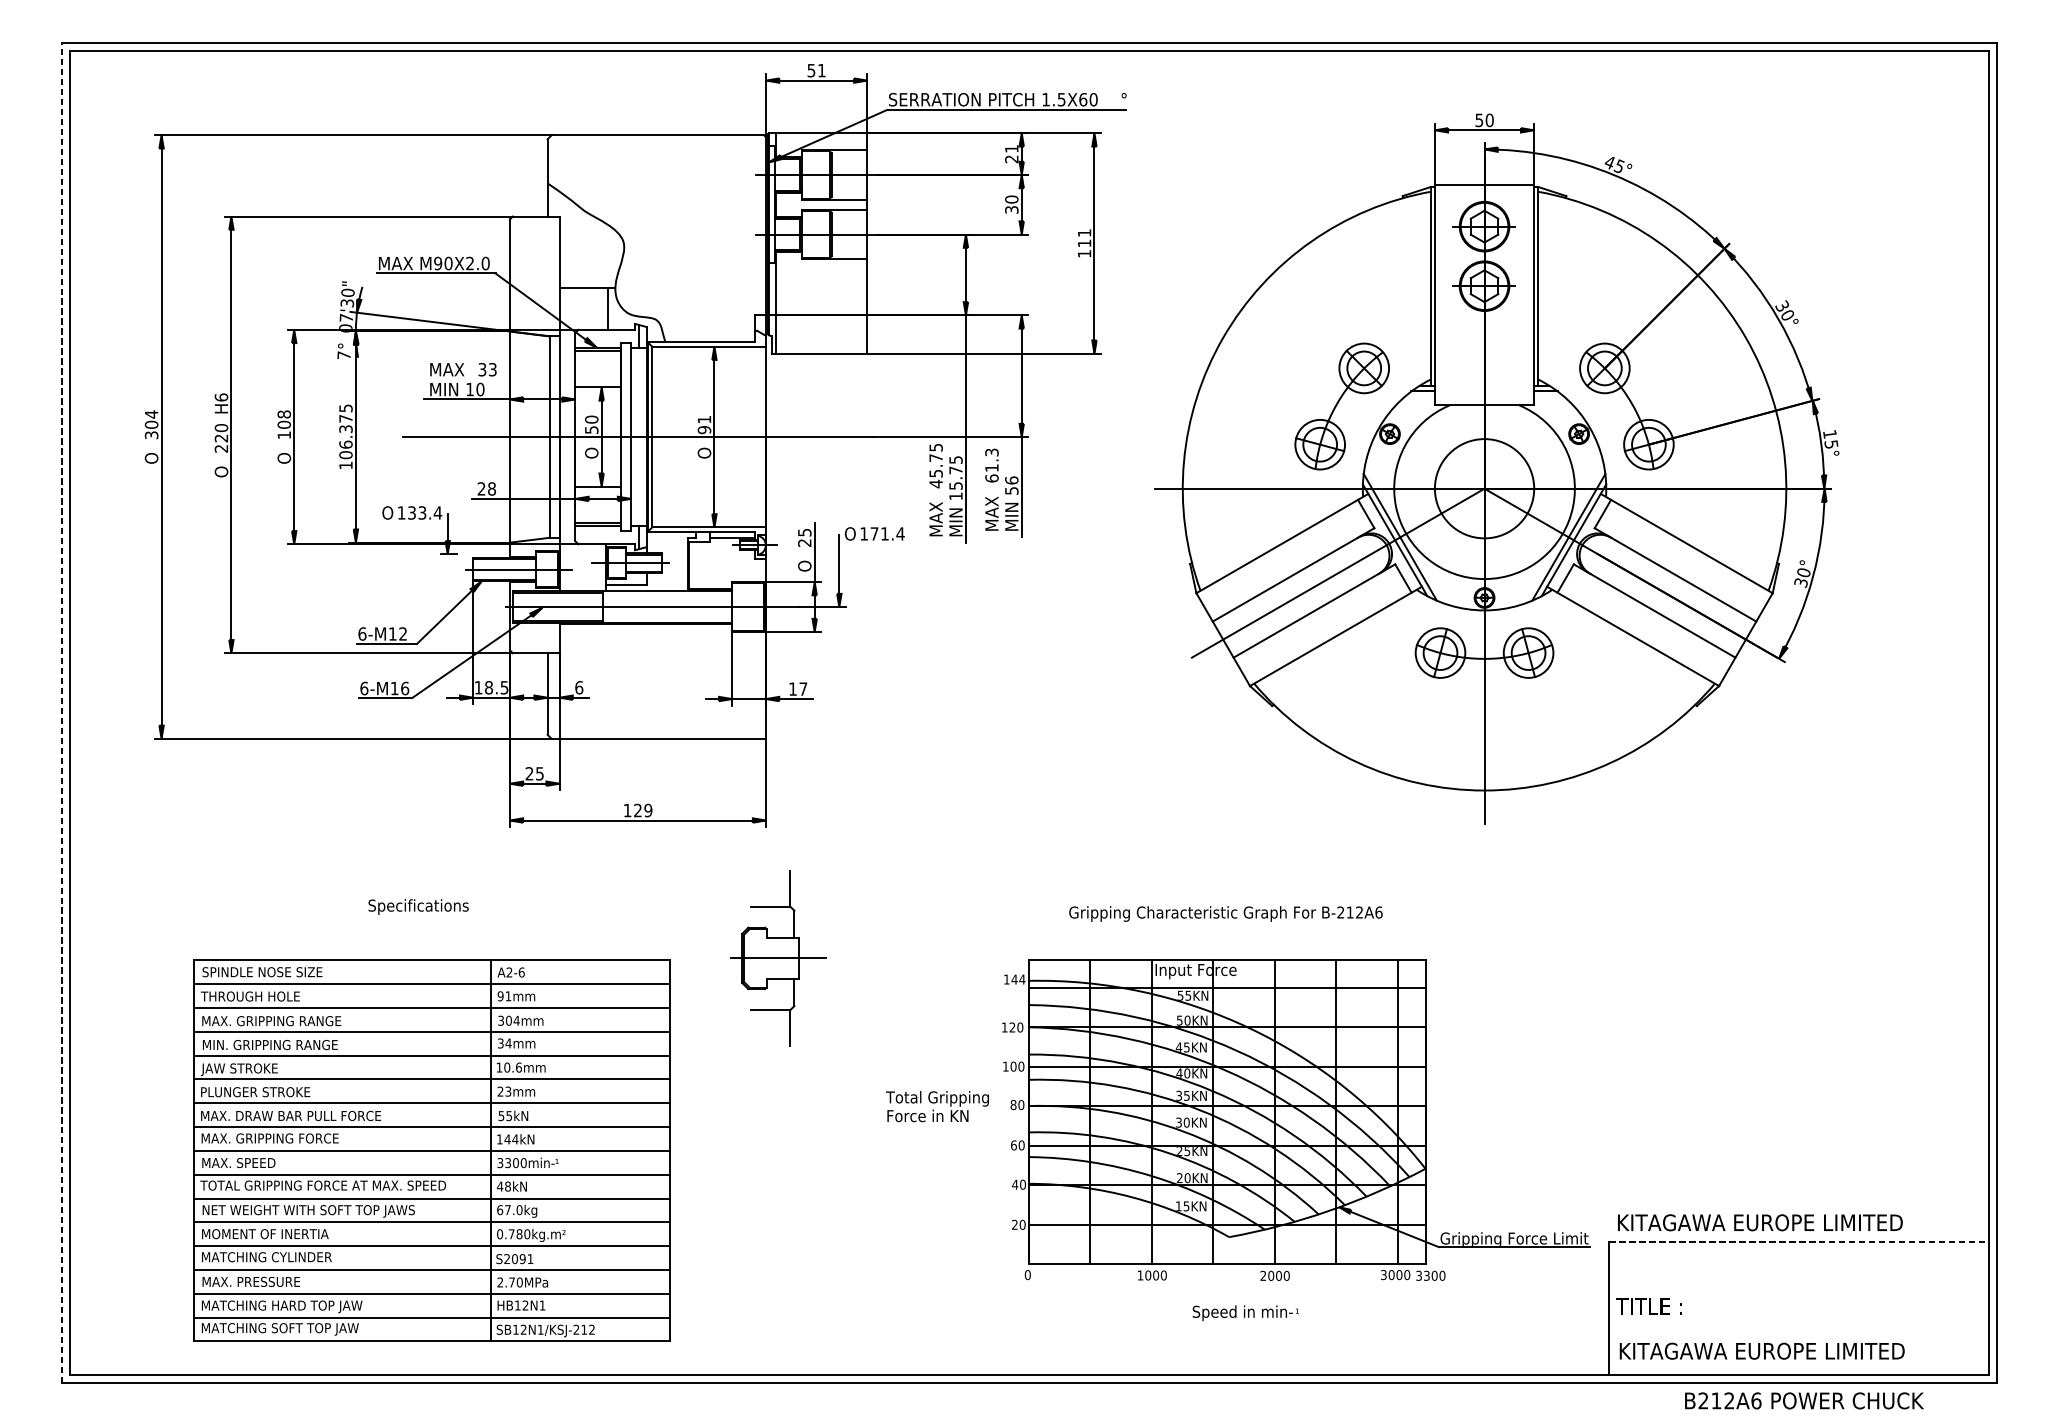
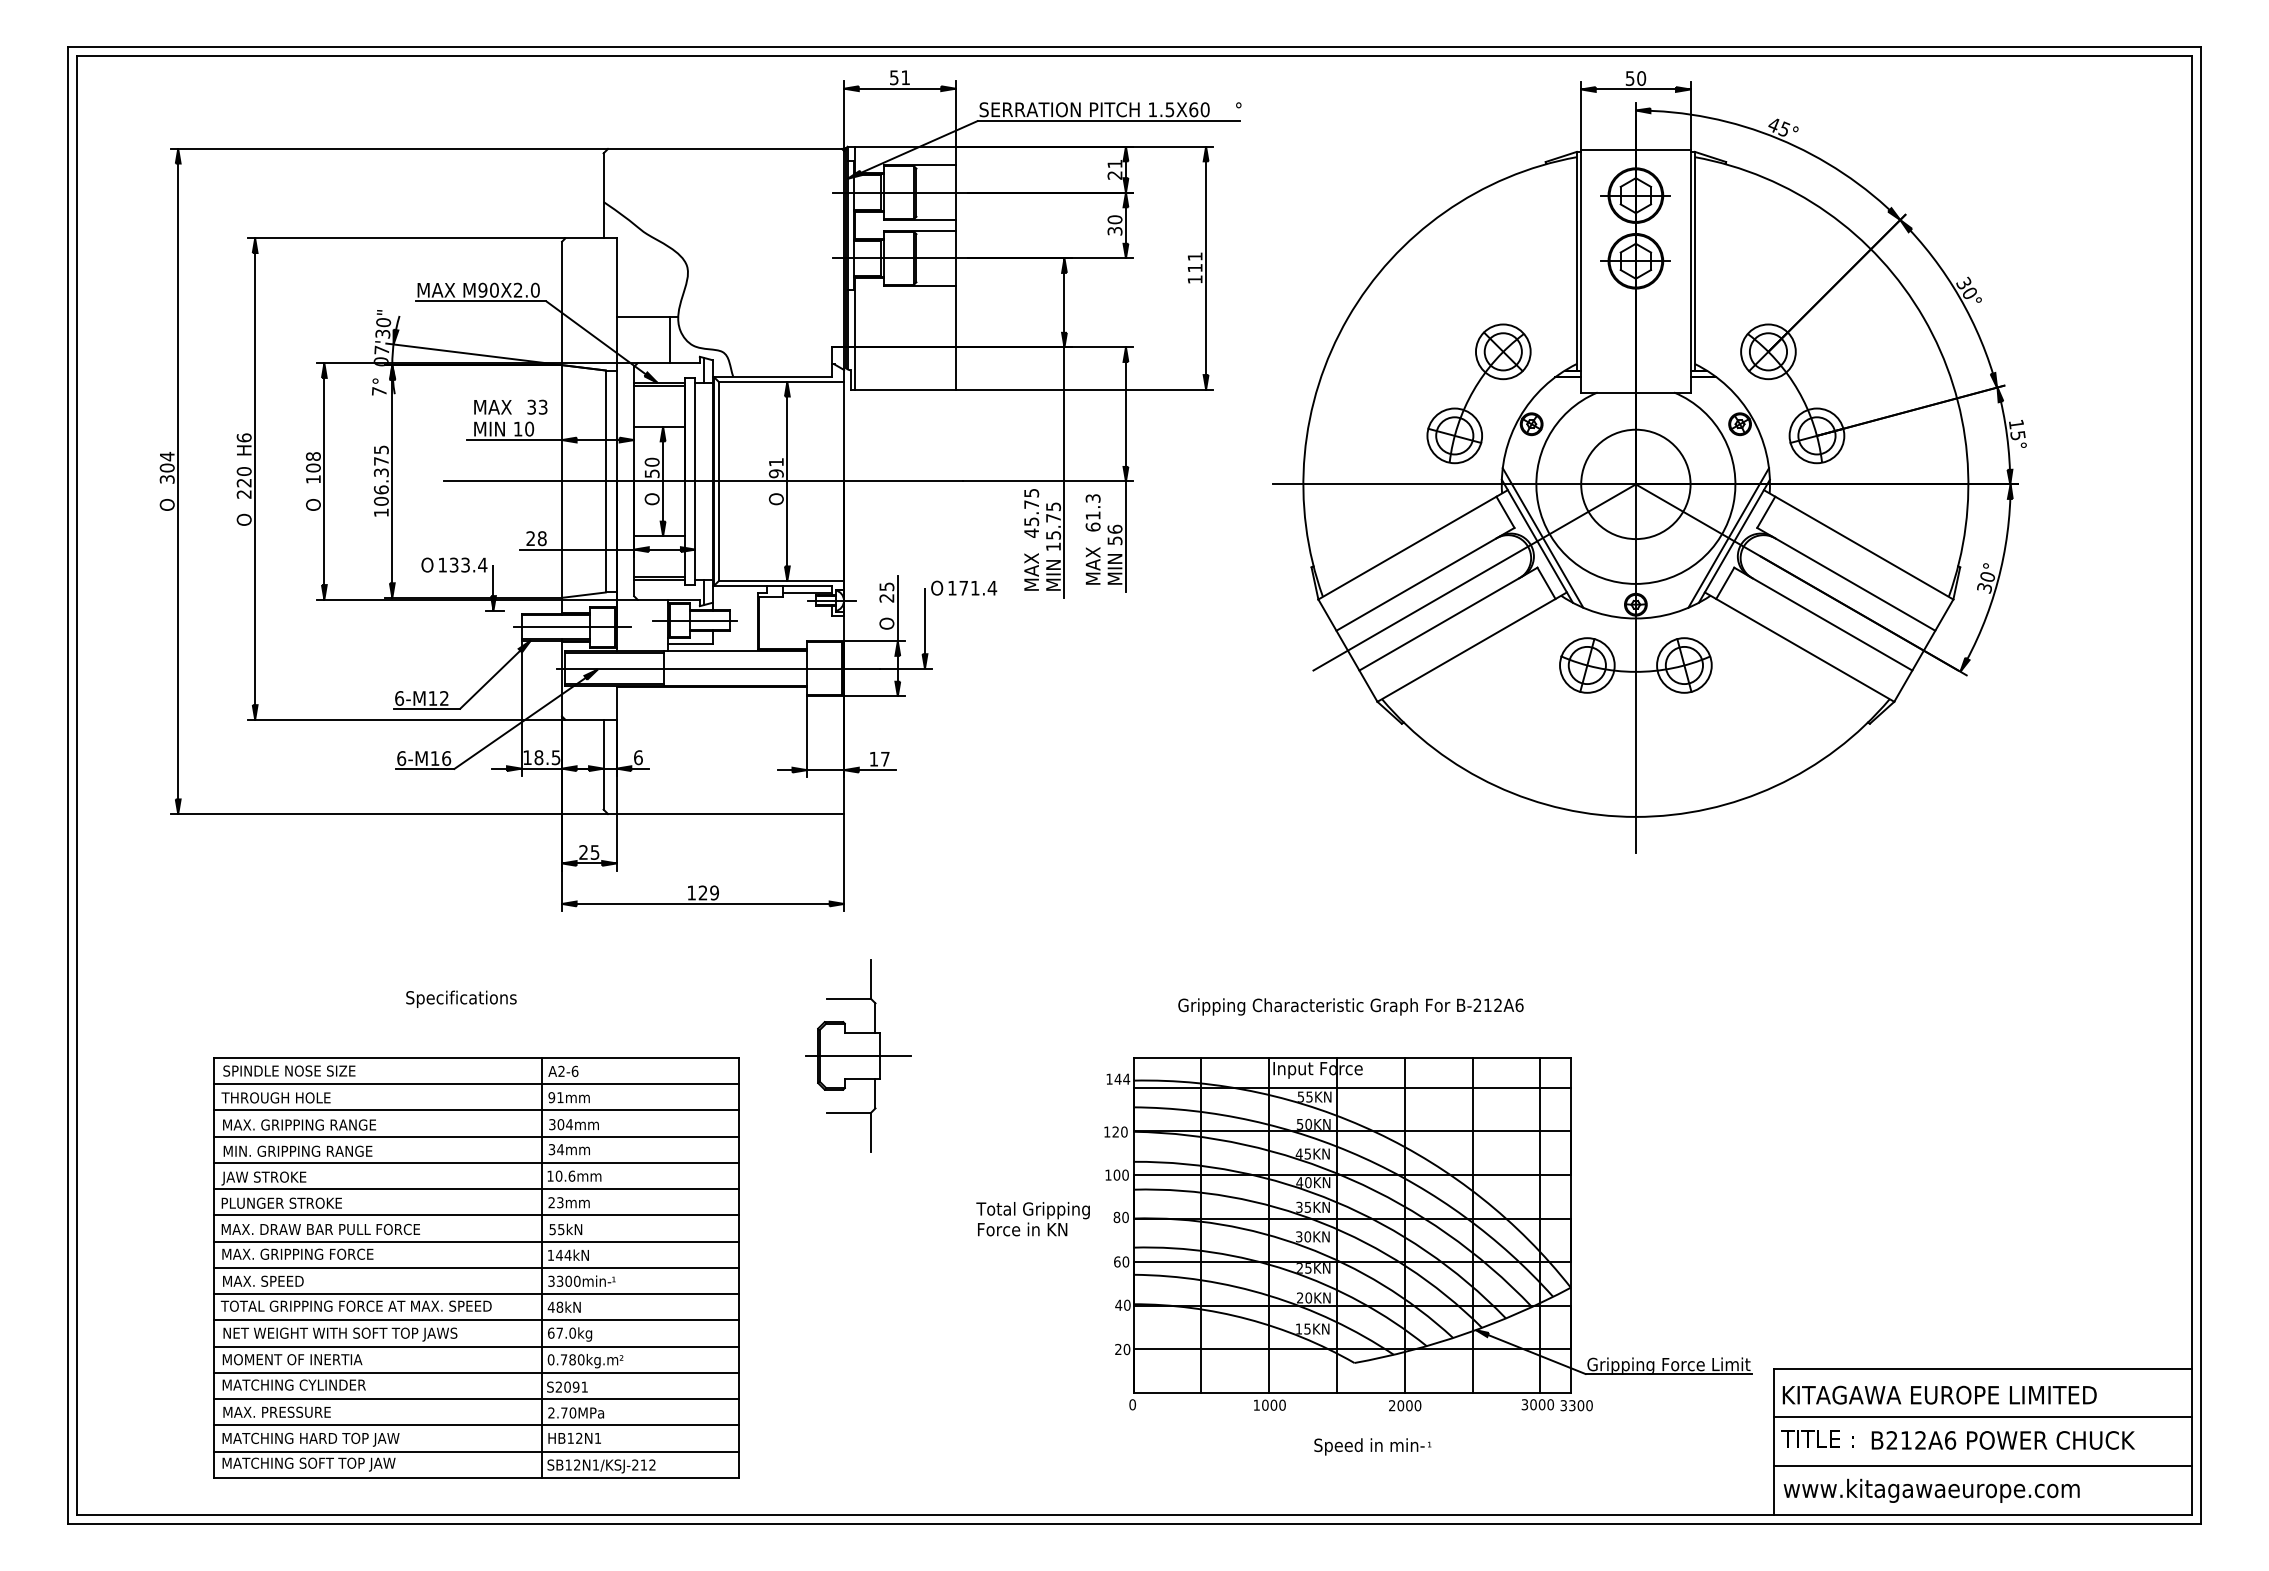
part: (1496, 468) -> (1649, 462), moved
line: (61, 713) -> (68, 785), dashed -> solid
text: (1760, 1222) -> (1939, 1394), moved
line: (1800, 1242) -> (1983, 1368), dashed -> solid
line: (1799, 1286) -> (1982, 1417), added
line: (1799, 1330) -> (1982, 1465), added
text: (1761, 1352) -> (1940, 1490), KITAGAWA EUROPE LIMITED -> www.kitagawaeurope.com
text: (1803, 1400) -> (2002, 1440), moved

